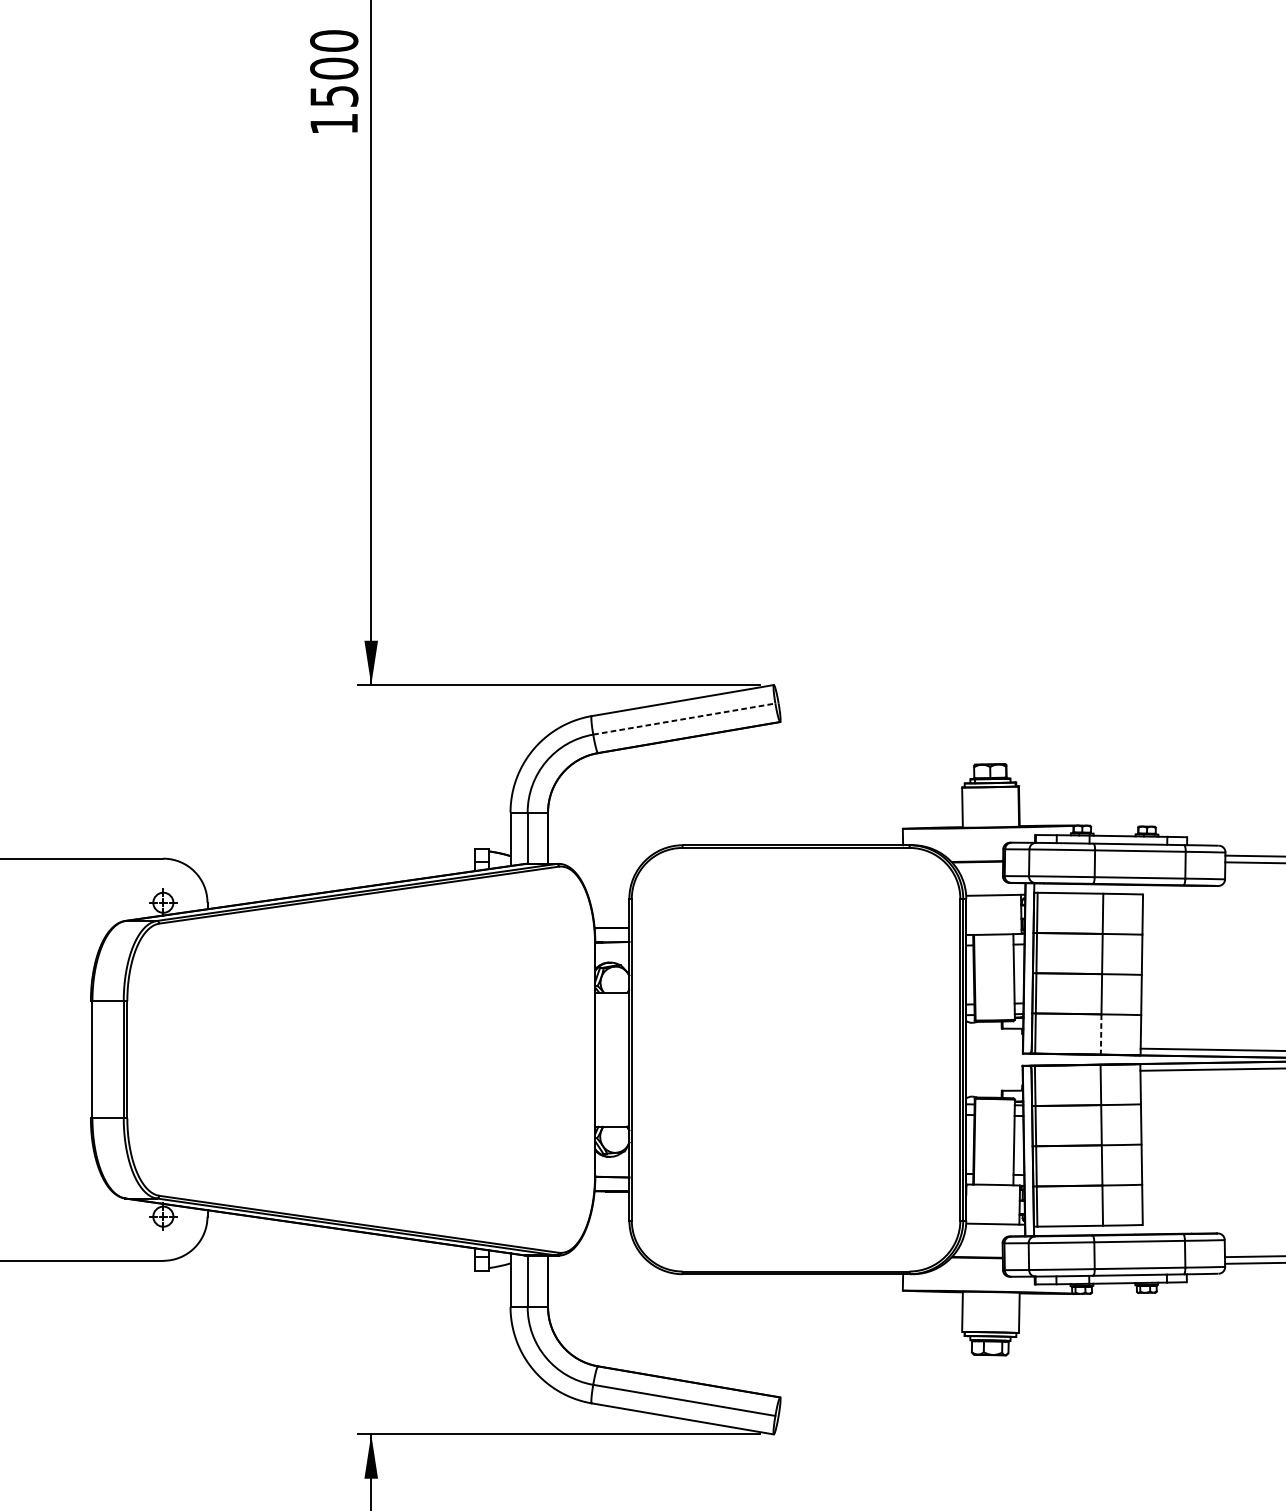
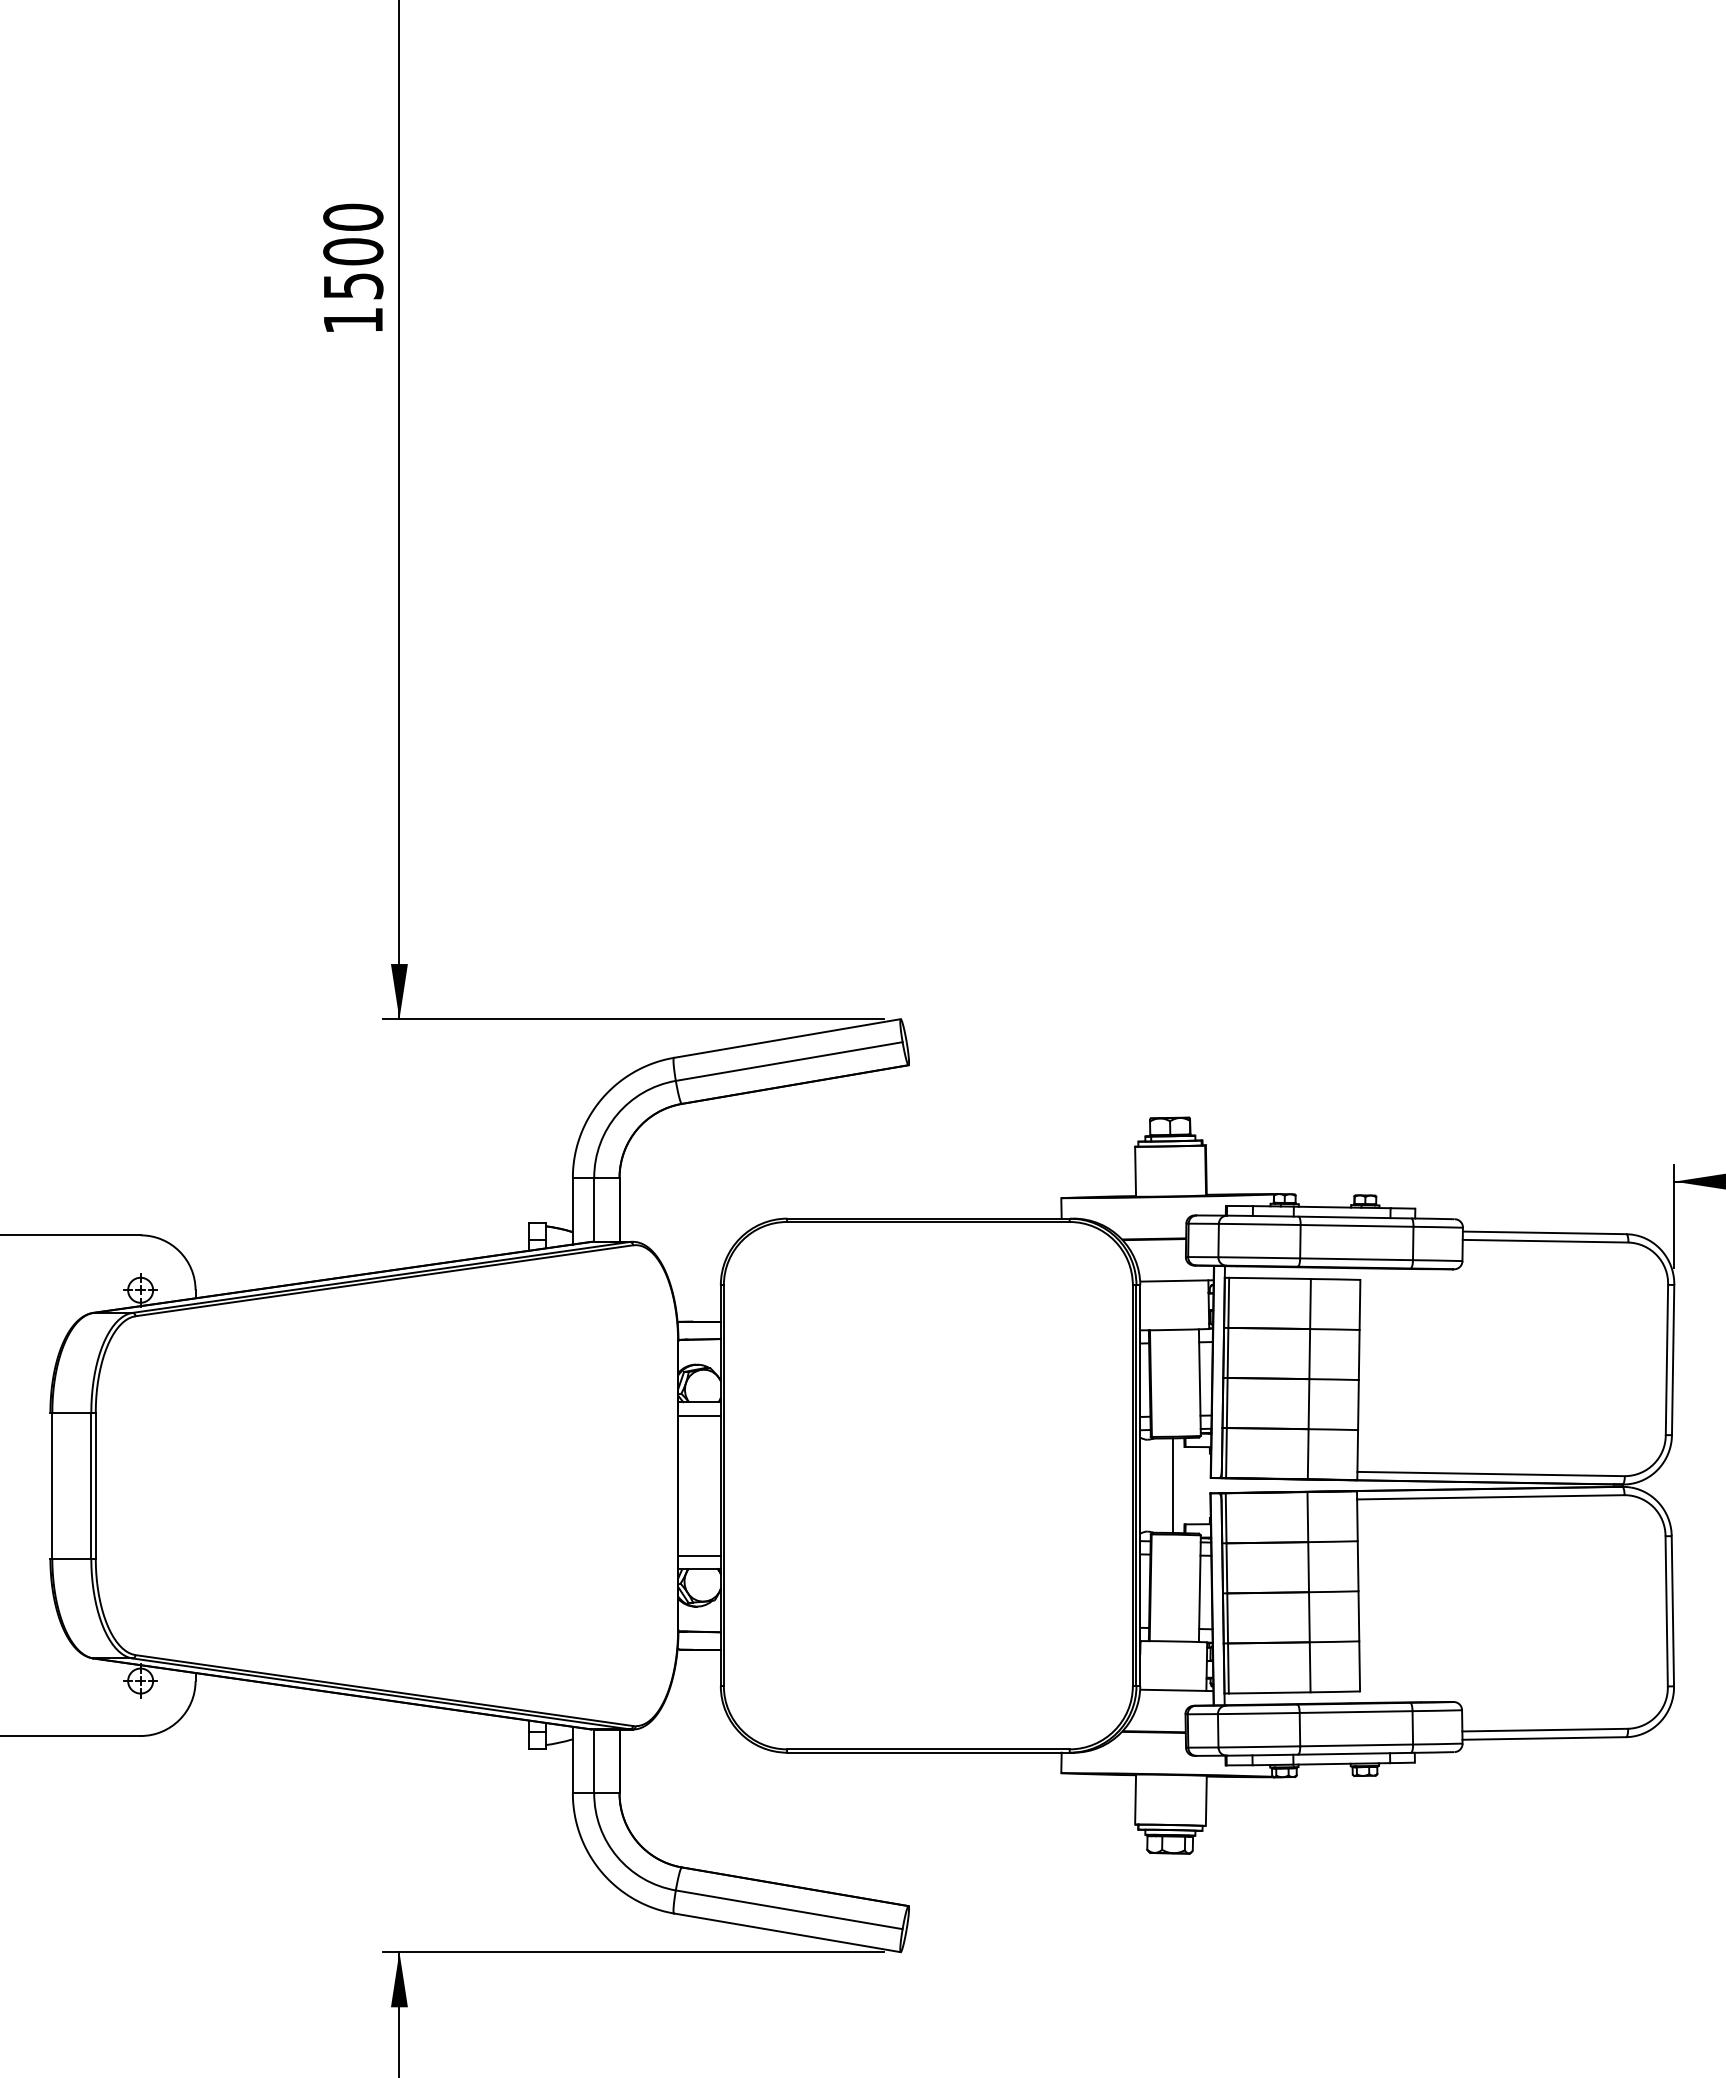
line: (684, 719) -> (789, 1061), dashed -> solid
line: (612, 1003) -> (699, 1415), added
line: (1101, 1034) -> (1308, 1454), dashed -> solid
line: (992, 1059) -> (1172, 1485), added
line: (612, 1115) -> (699, 1555), added

